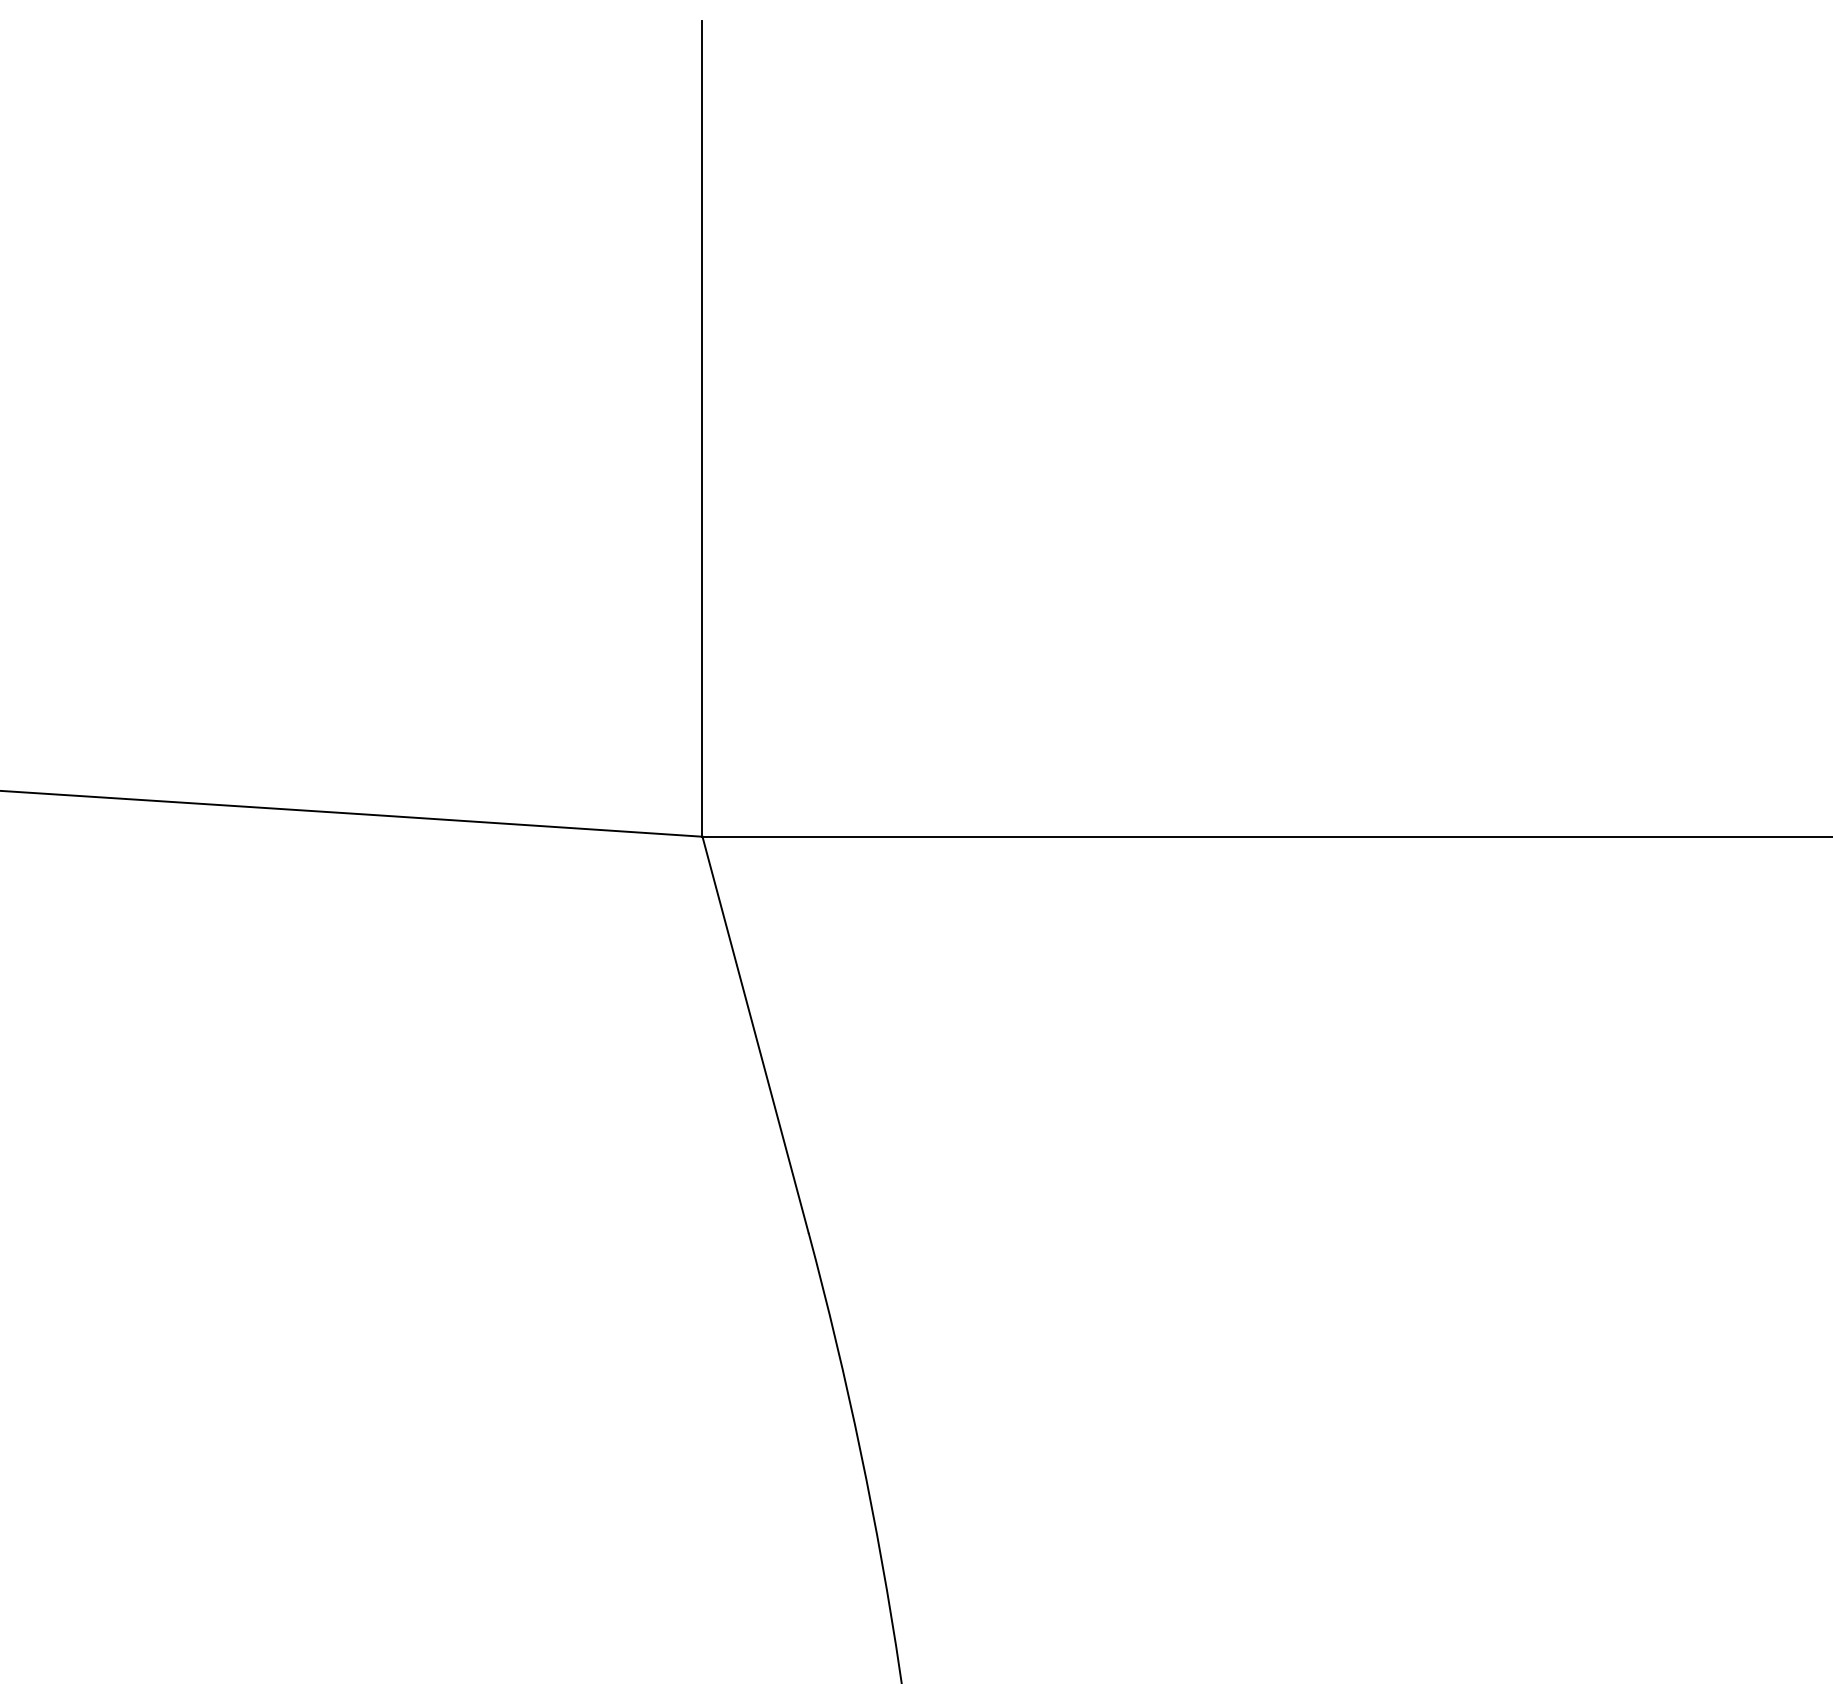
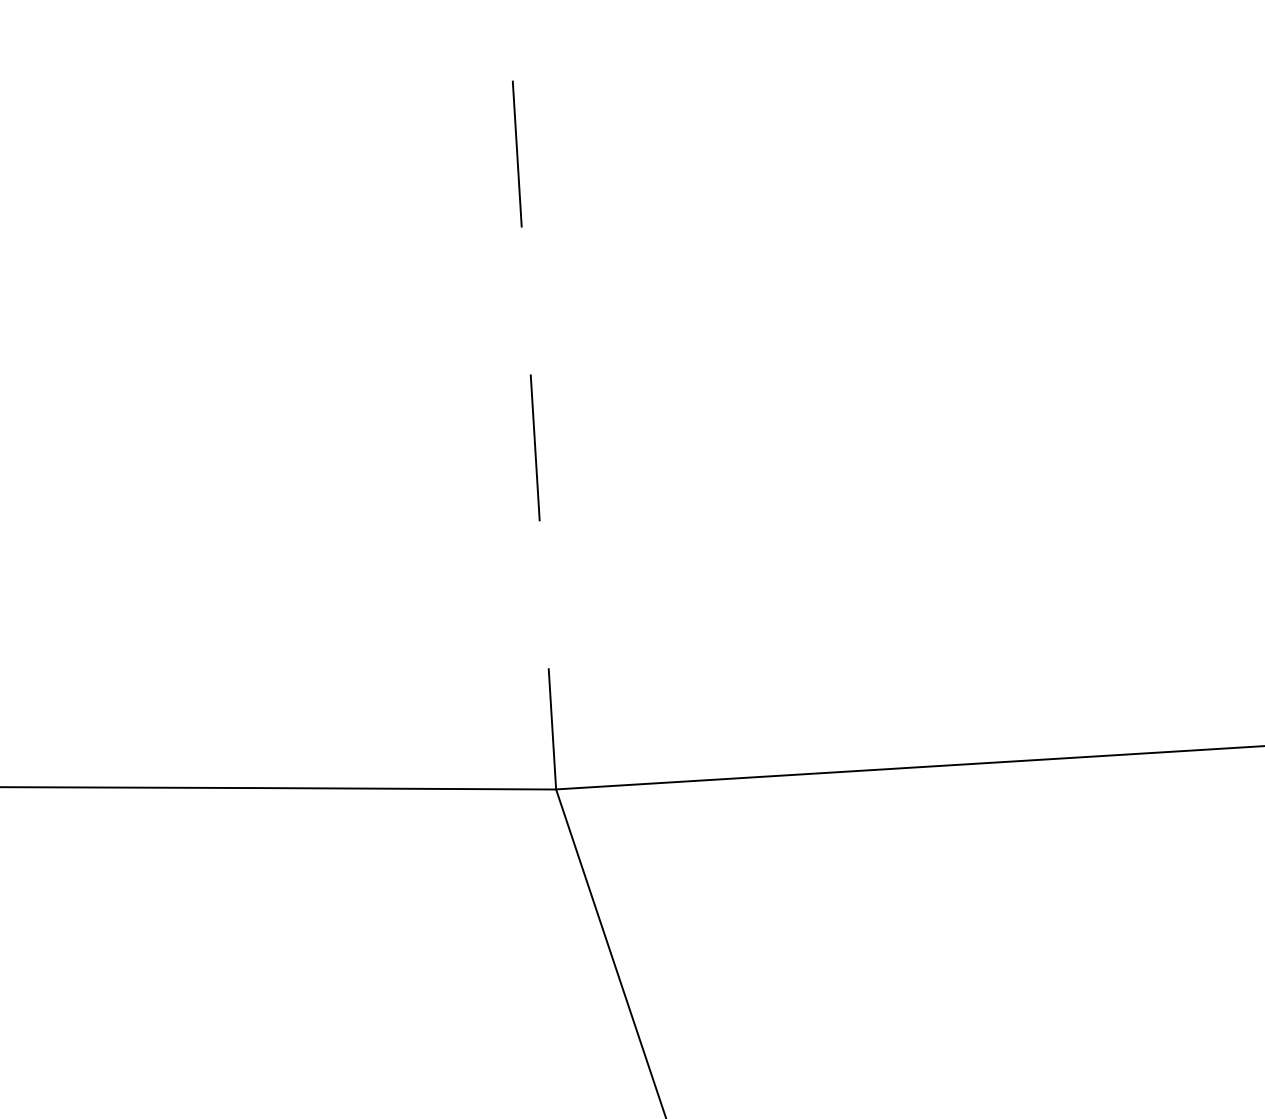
line: (702, 429) -> (534, 435), solid -> dashed

